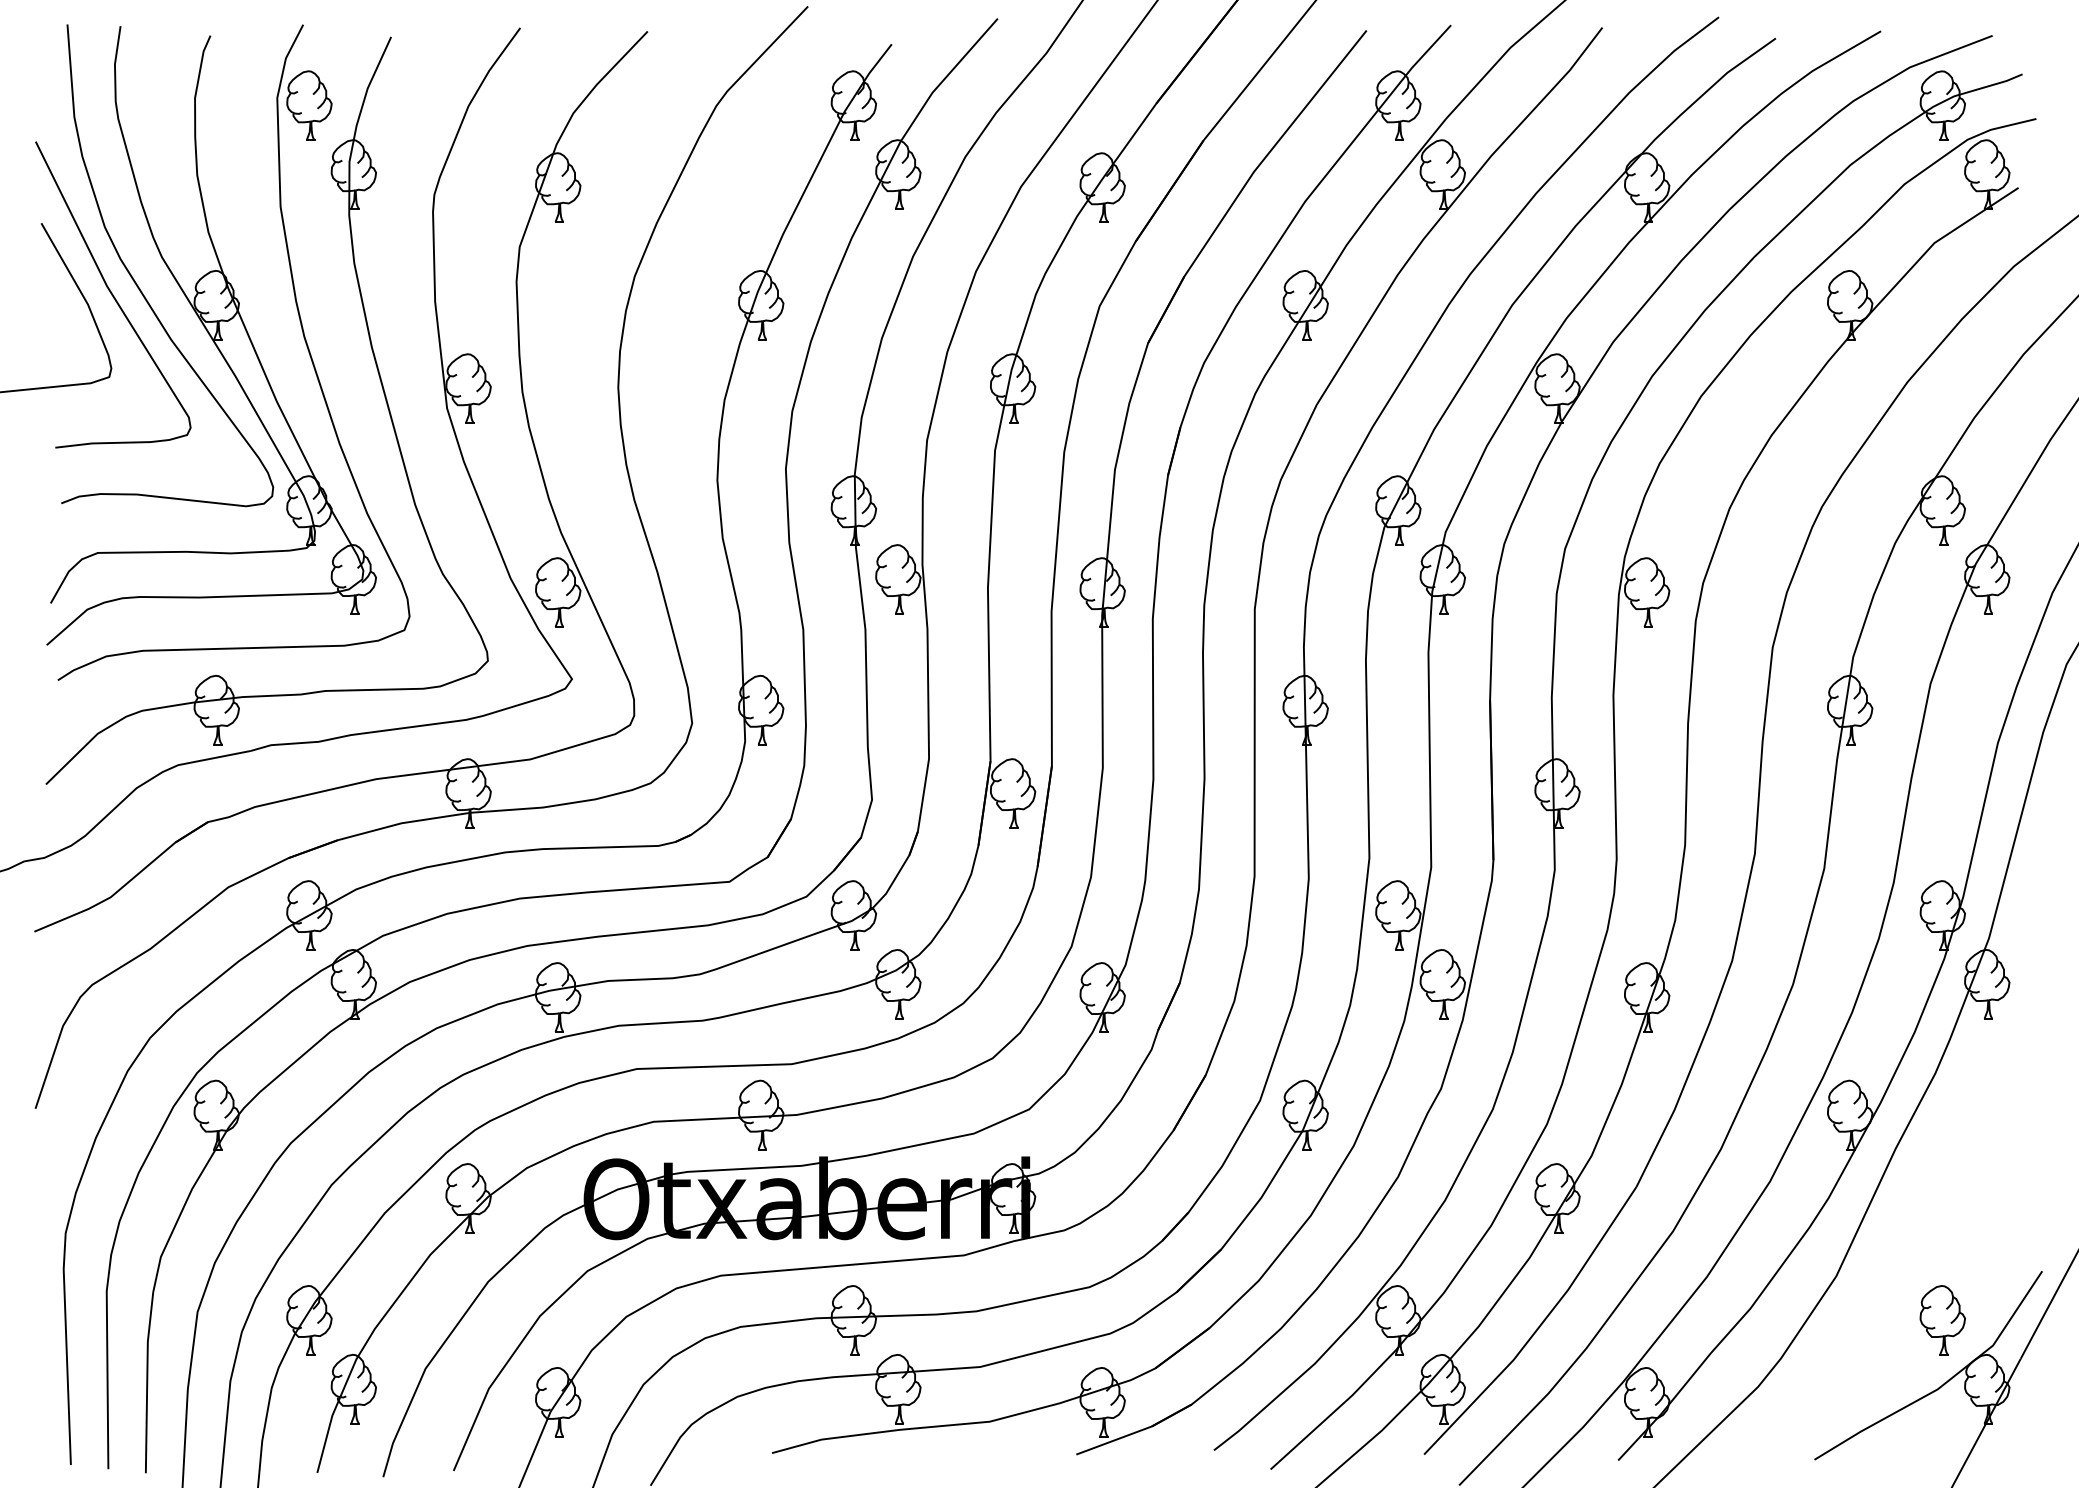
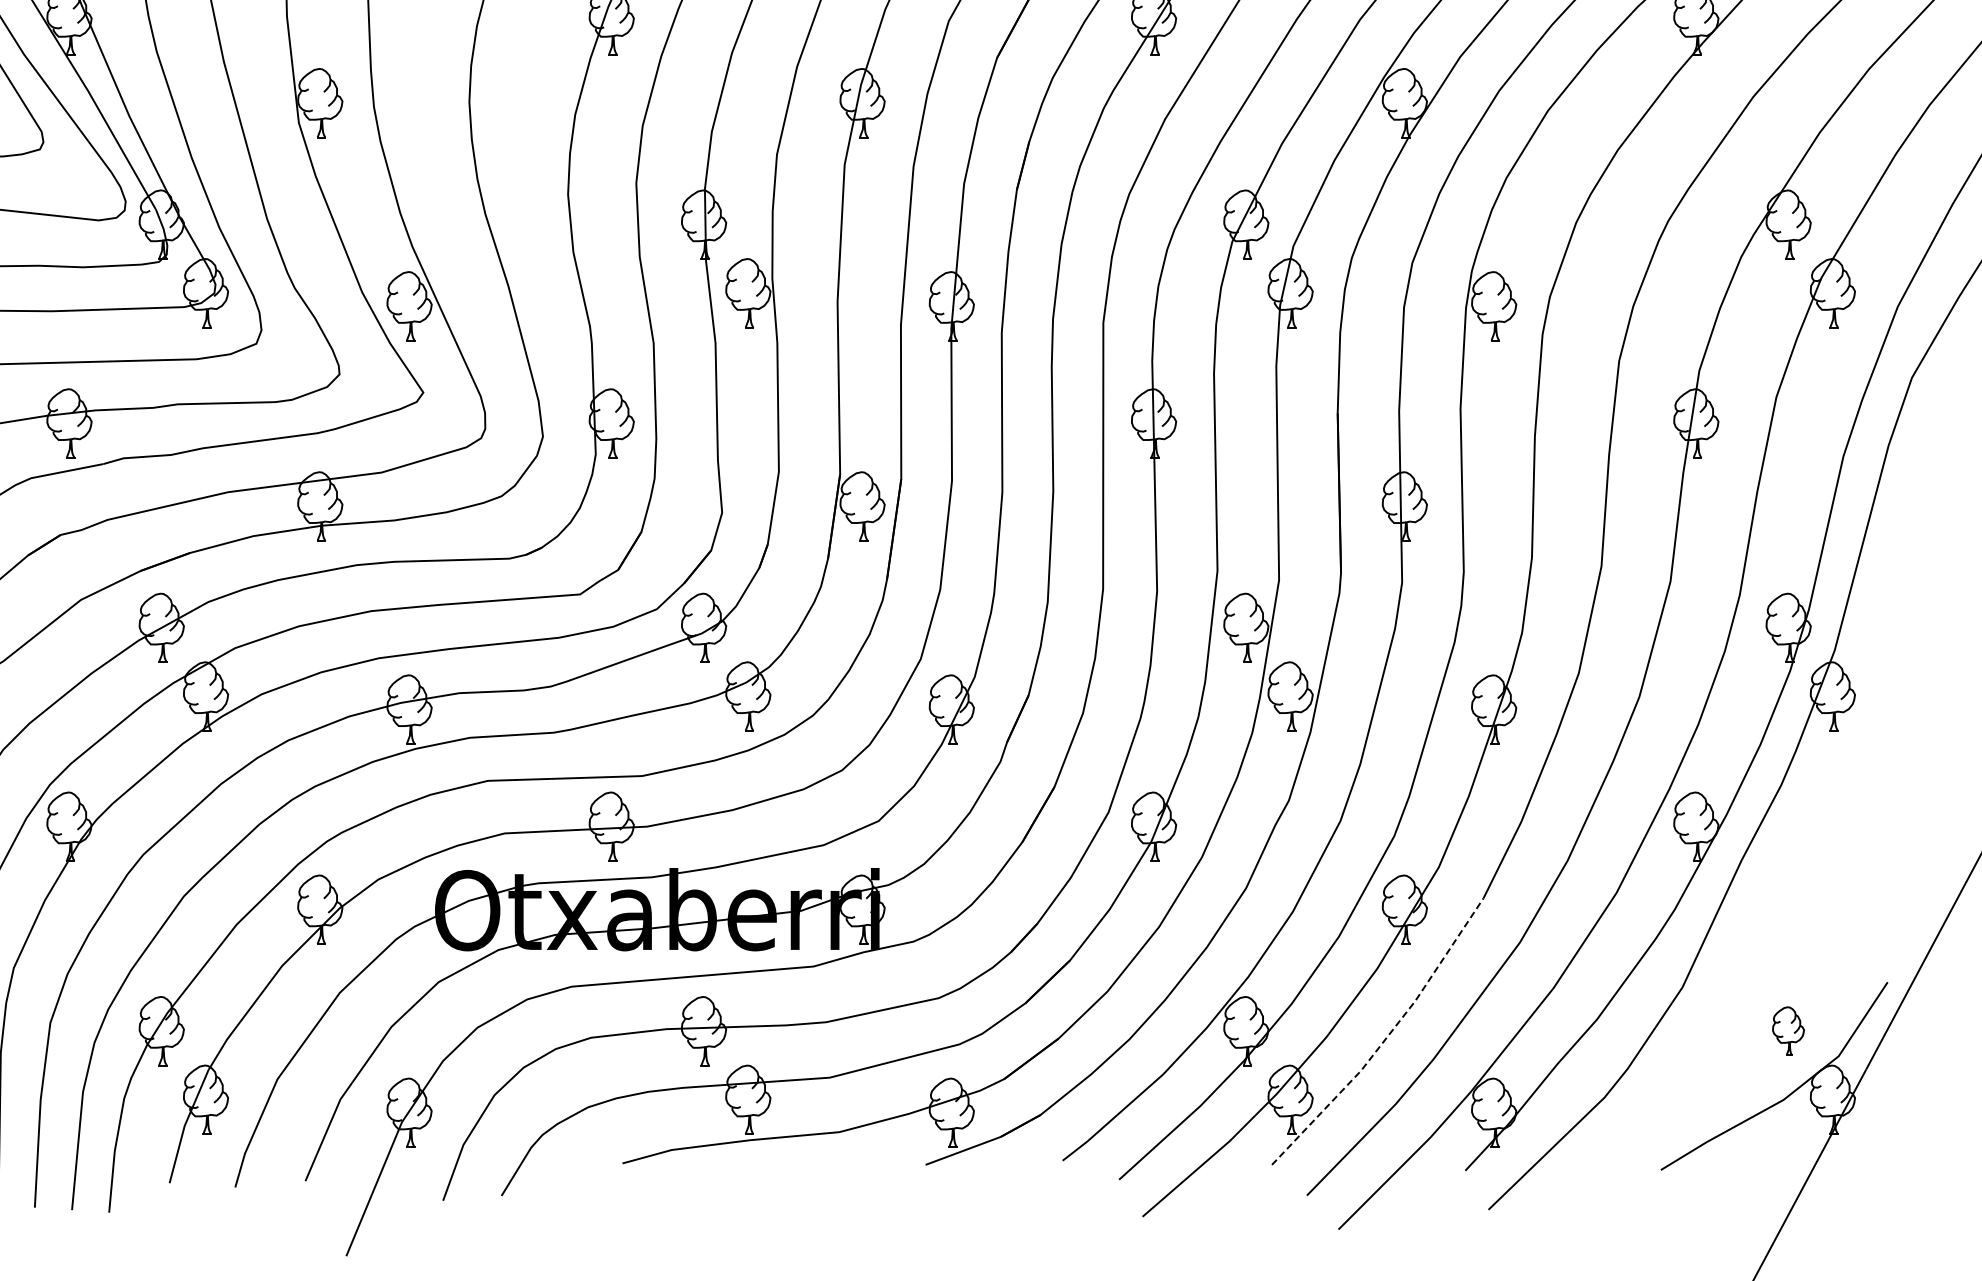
part: (1942, 1320) -> (1788, 1031), size x0.7
line: (1538, 1327) -> (1385, 1038), solid -> dashed

